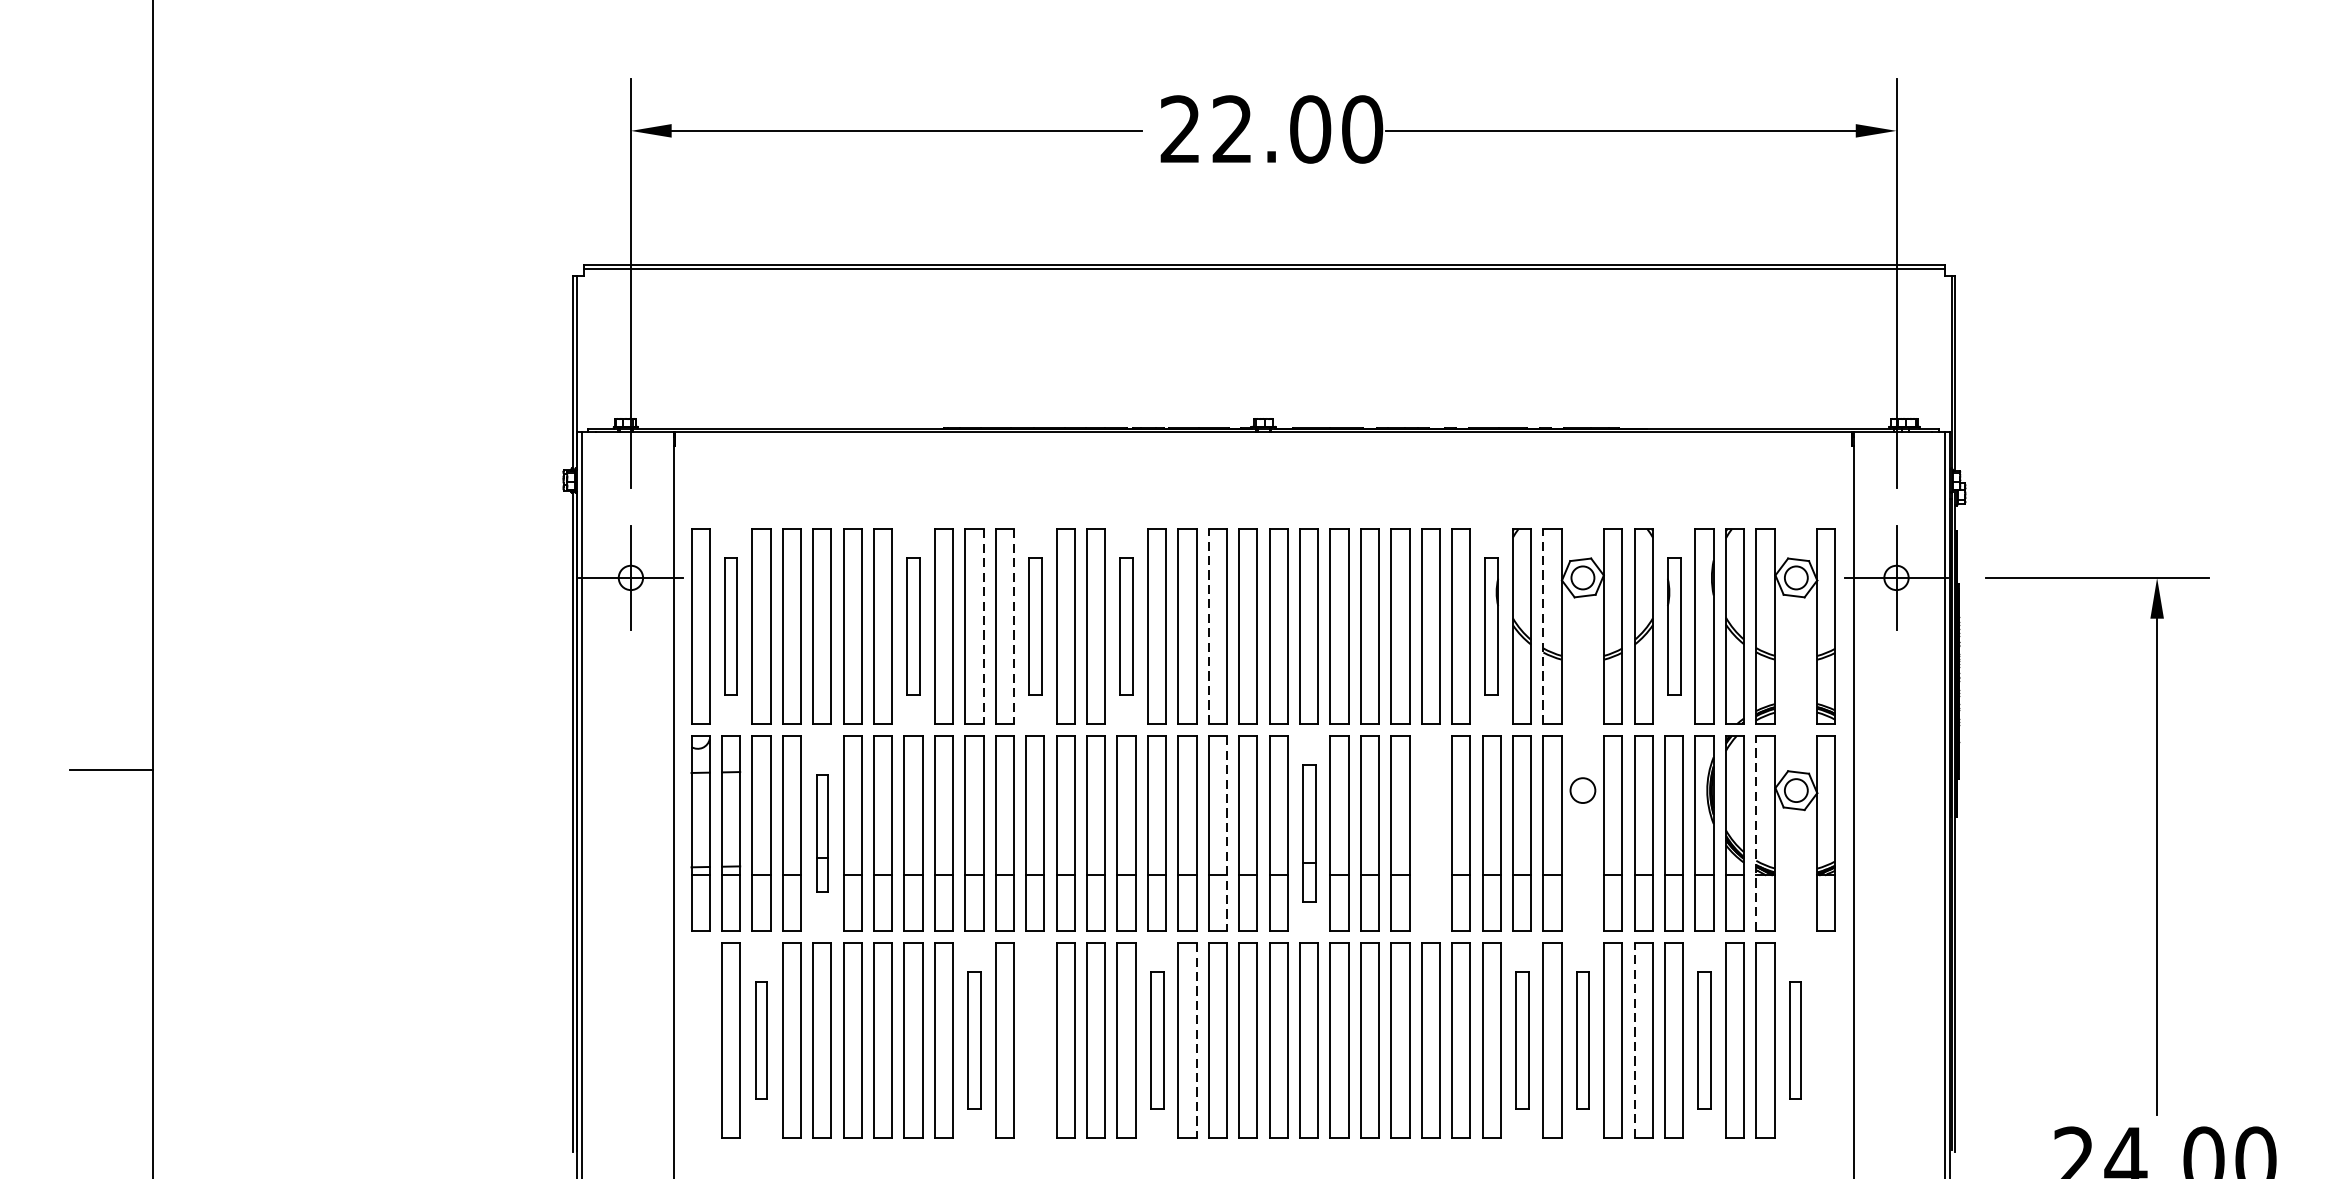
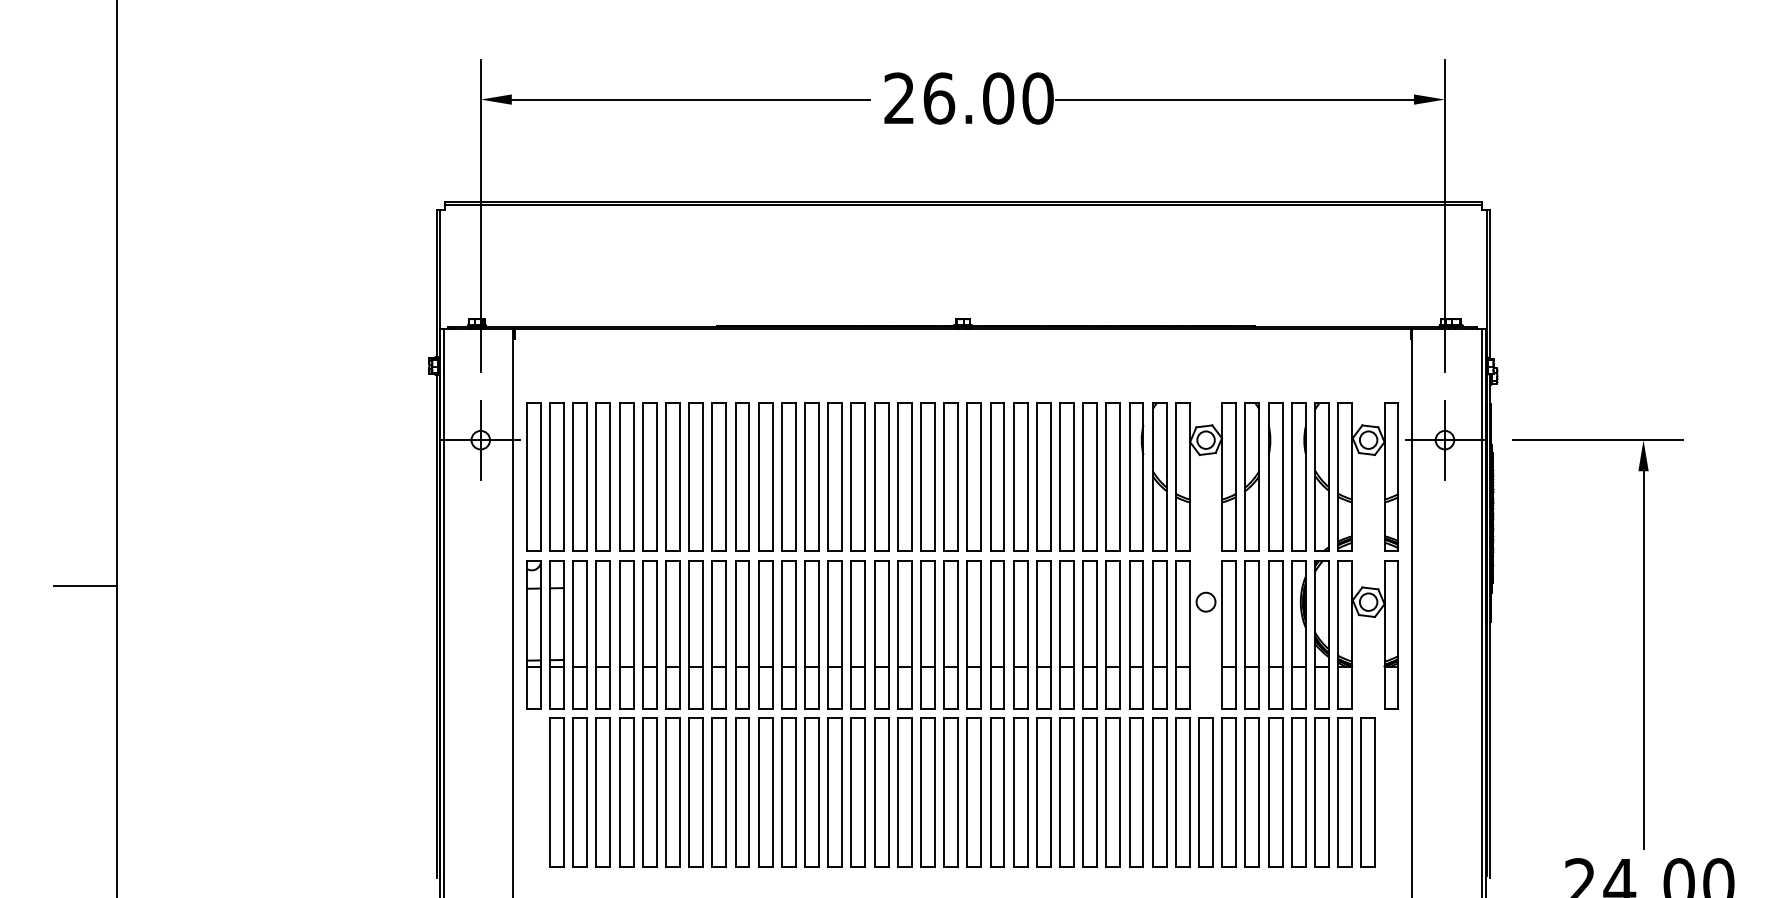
text: (1233, 129) -> (939, 98), 22.00 -> 26.00
part: (730, 625) -> (556, 476), size x1.43
part: (912, 625) -> (695, 476), size x1.43
part: (1034, 625) -> (788, 476), size x1.43
part: (1125, 625) -> (857, 476), size x1.43
line: (1208, 625) -> (920, 476), dashed -> solid
part: (1491, 625) -> (1136, 476), size x1.43
line: (1542, 625) -> (1175, 476), dashed -> solid
part: (1674, 625) -> (1275, 476), size x1.43
line: (983, 626) -> (749, 477), dashed -> solid
line: (1013, 626) -> (772, 477), dashed -> solid
part: (822, 832) -> (626, 634), size x1.67
part: (1309, 832) -> (997, 634), size x1.43
part: (1429, 832) -> (1089, 634), added
line: (1756, 832) -> (1338, 634), dashed -> solid
line: (1226, 834) -> (934, 635), dashed -> solid
part: (760, 1040) -> (579, 792), size x1.67
part: (974, 1040) -> (742, 792), size x1.43
part: (1034, 1040) -> (788, 792), added
part: (1156, 1040) -> (881, 792), size x1.43
part: (1521, 1040) -> (1159, 792), size x1.43
part: (1582, 1040) -> (1205, 792), size x1.43
line: (1634, 1040) -> (1245, 792), dashed -> solid
part: (1704, 1040) -> (1298, 792), size x1.43
part: (1794, 1040) -> (1367, 792), size x1.67
line: (1196, 1041) -> (911, 793), dashed -> solid

